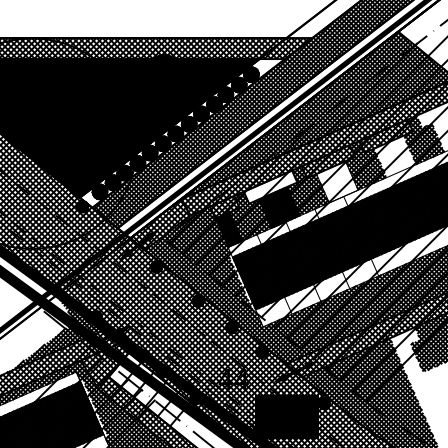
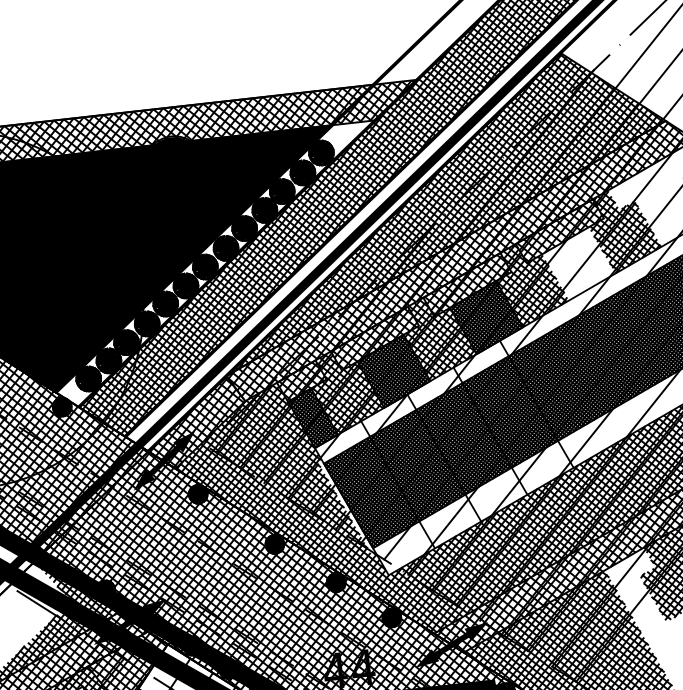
hatch: (336, 181) -> (484, 316), added
hatch: (270, 187) -> (374, 339), added

